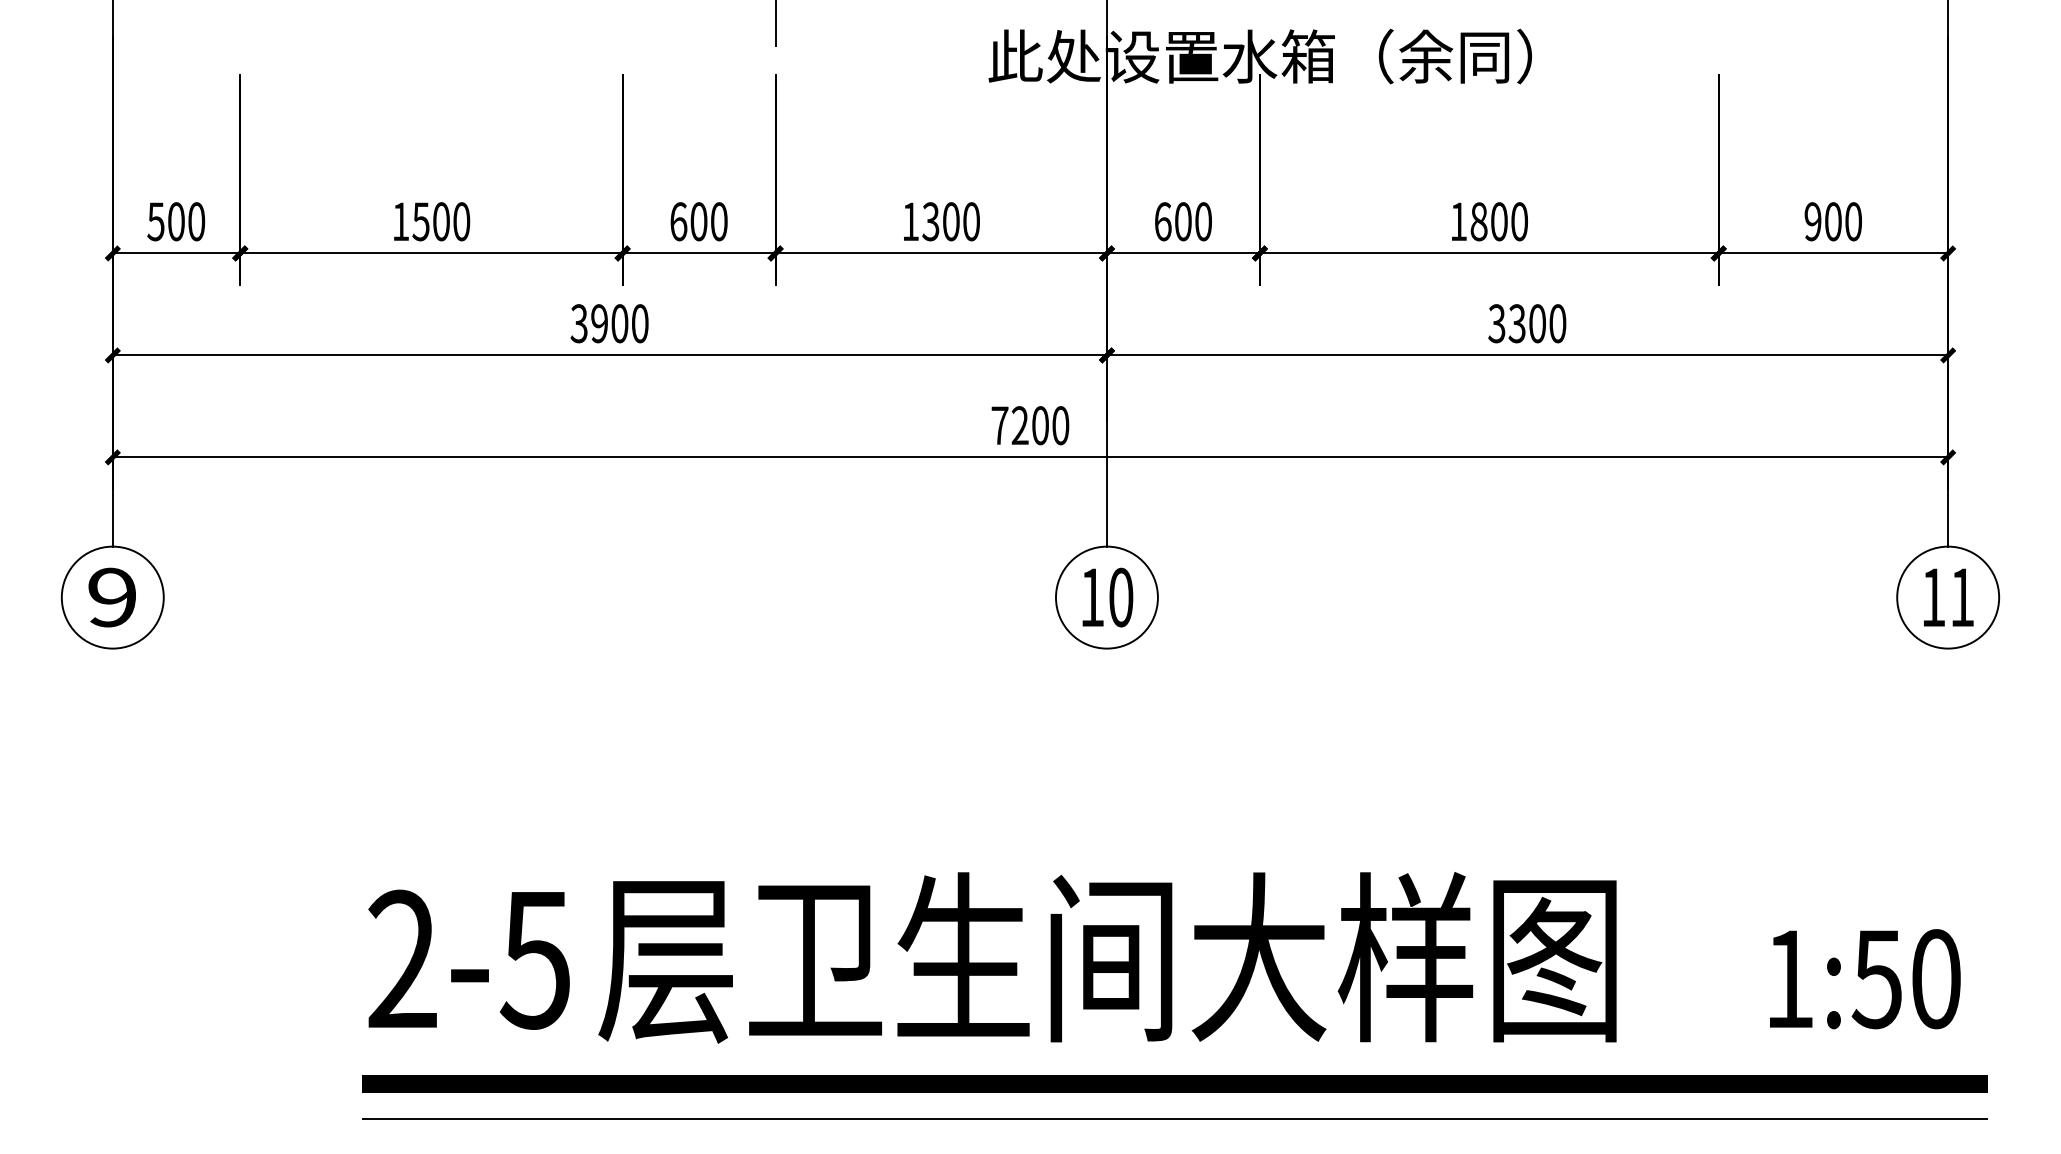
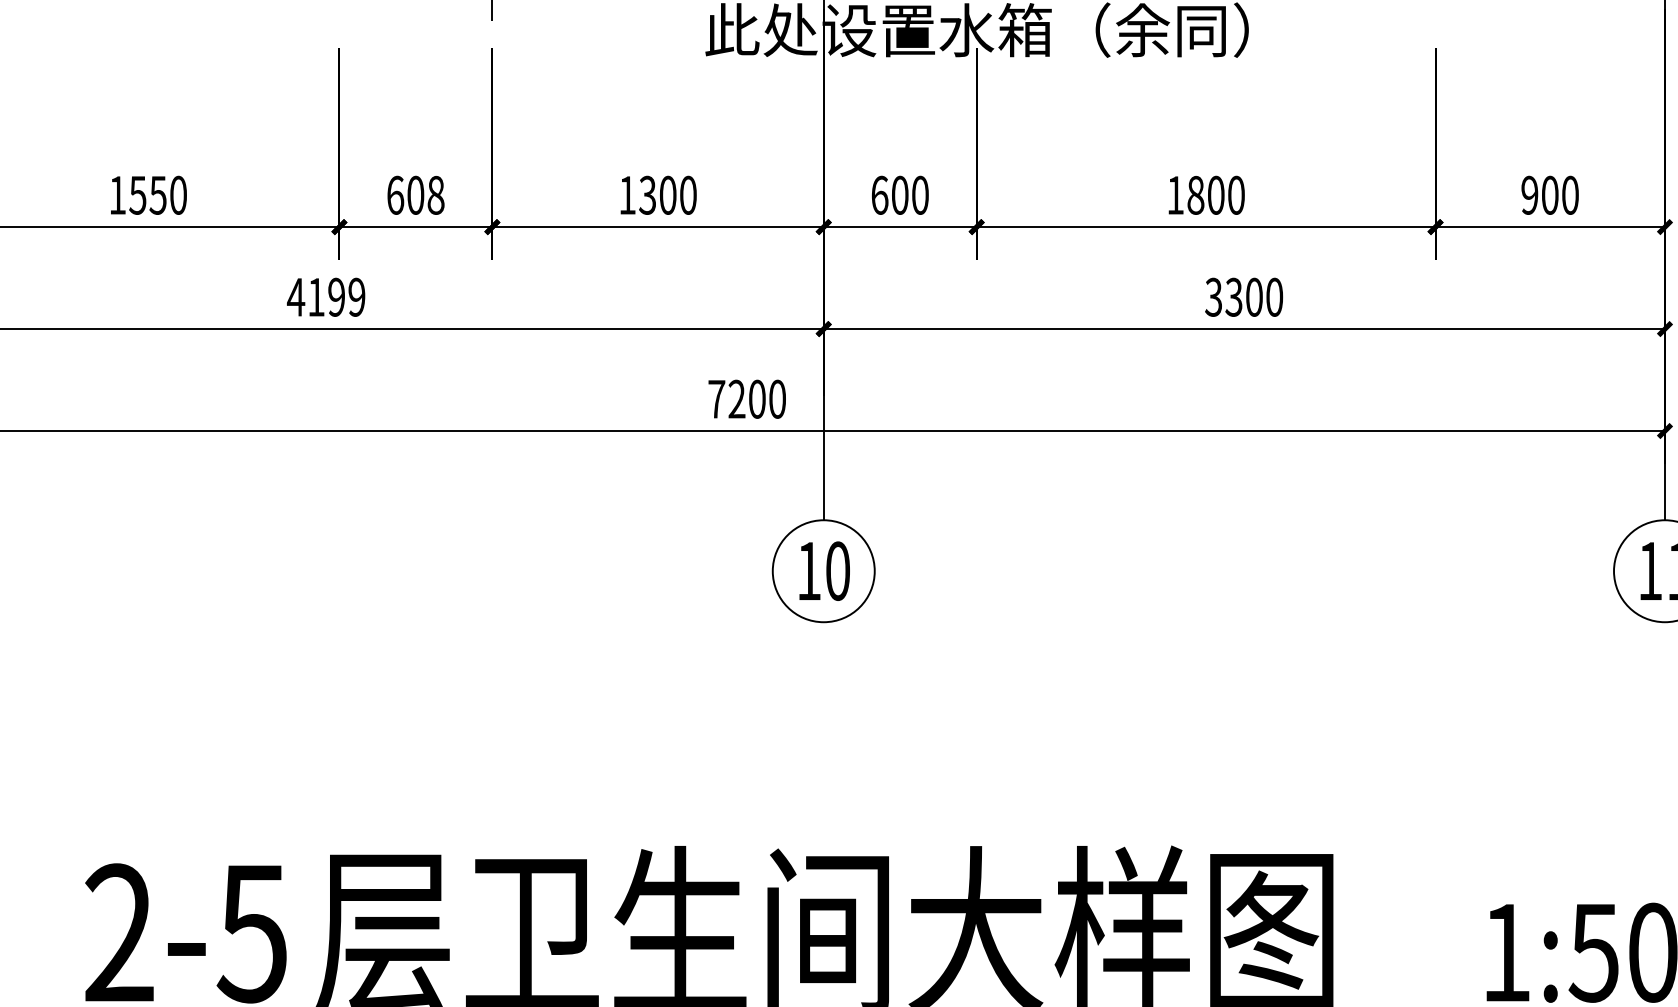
text: (440, 221) -> (157, 195), 1500 -> 1550
text: (719, 221) -> (436, 195), 600 -> 608
text: (609, 323) -> (326, 297), 3900 -> 4199

